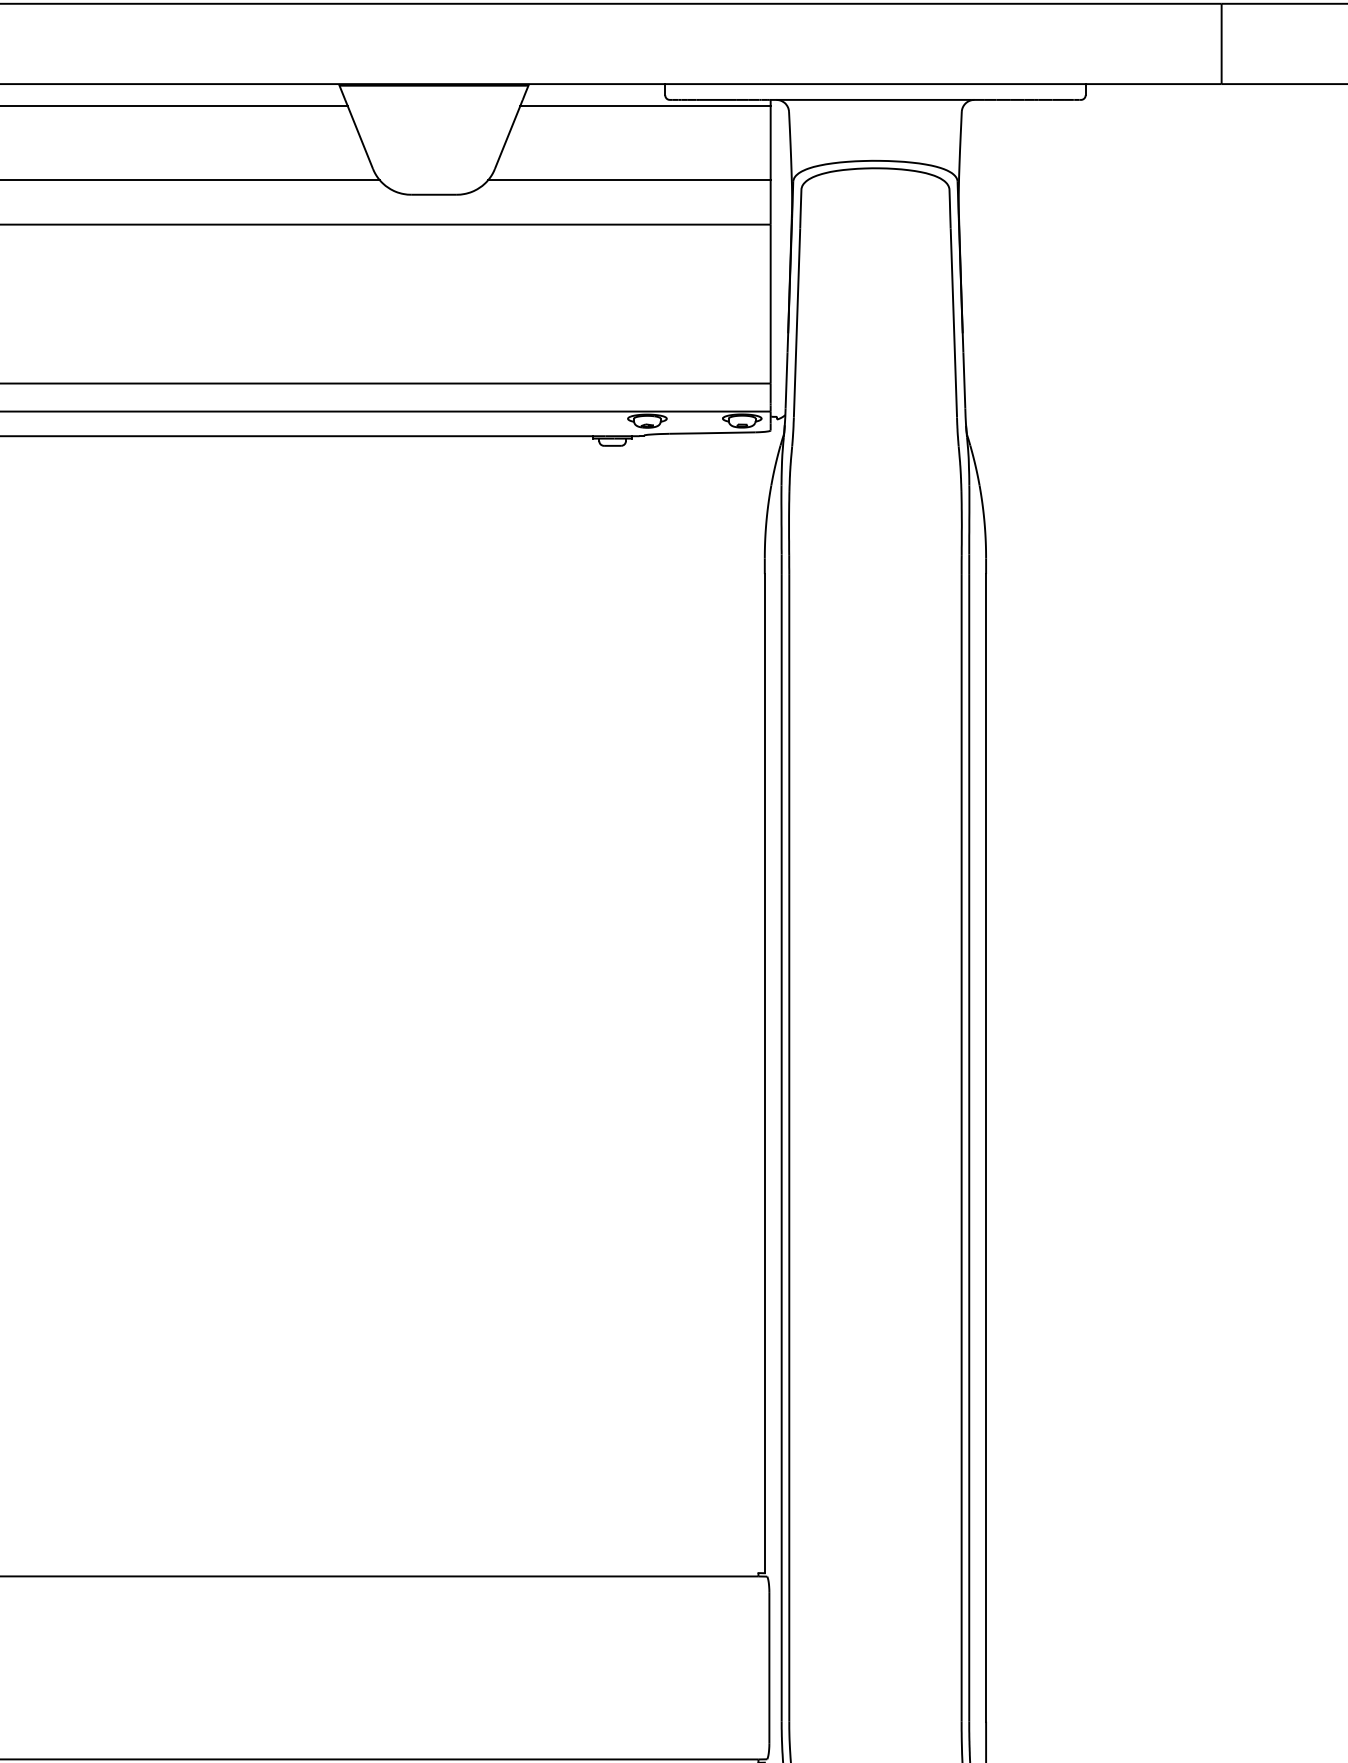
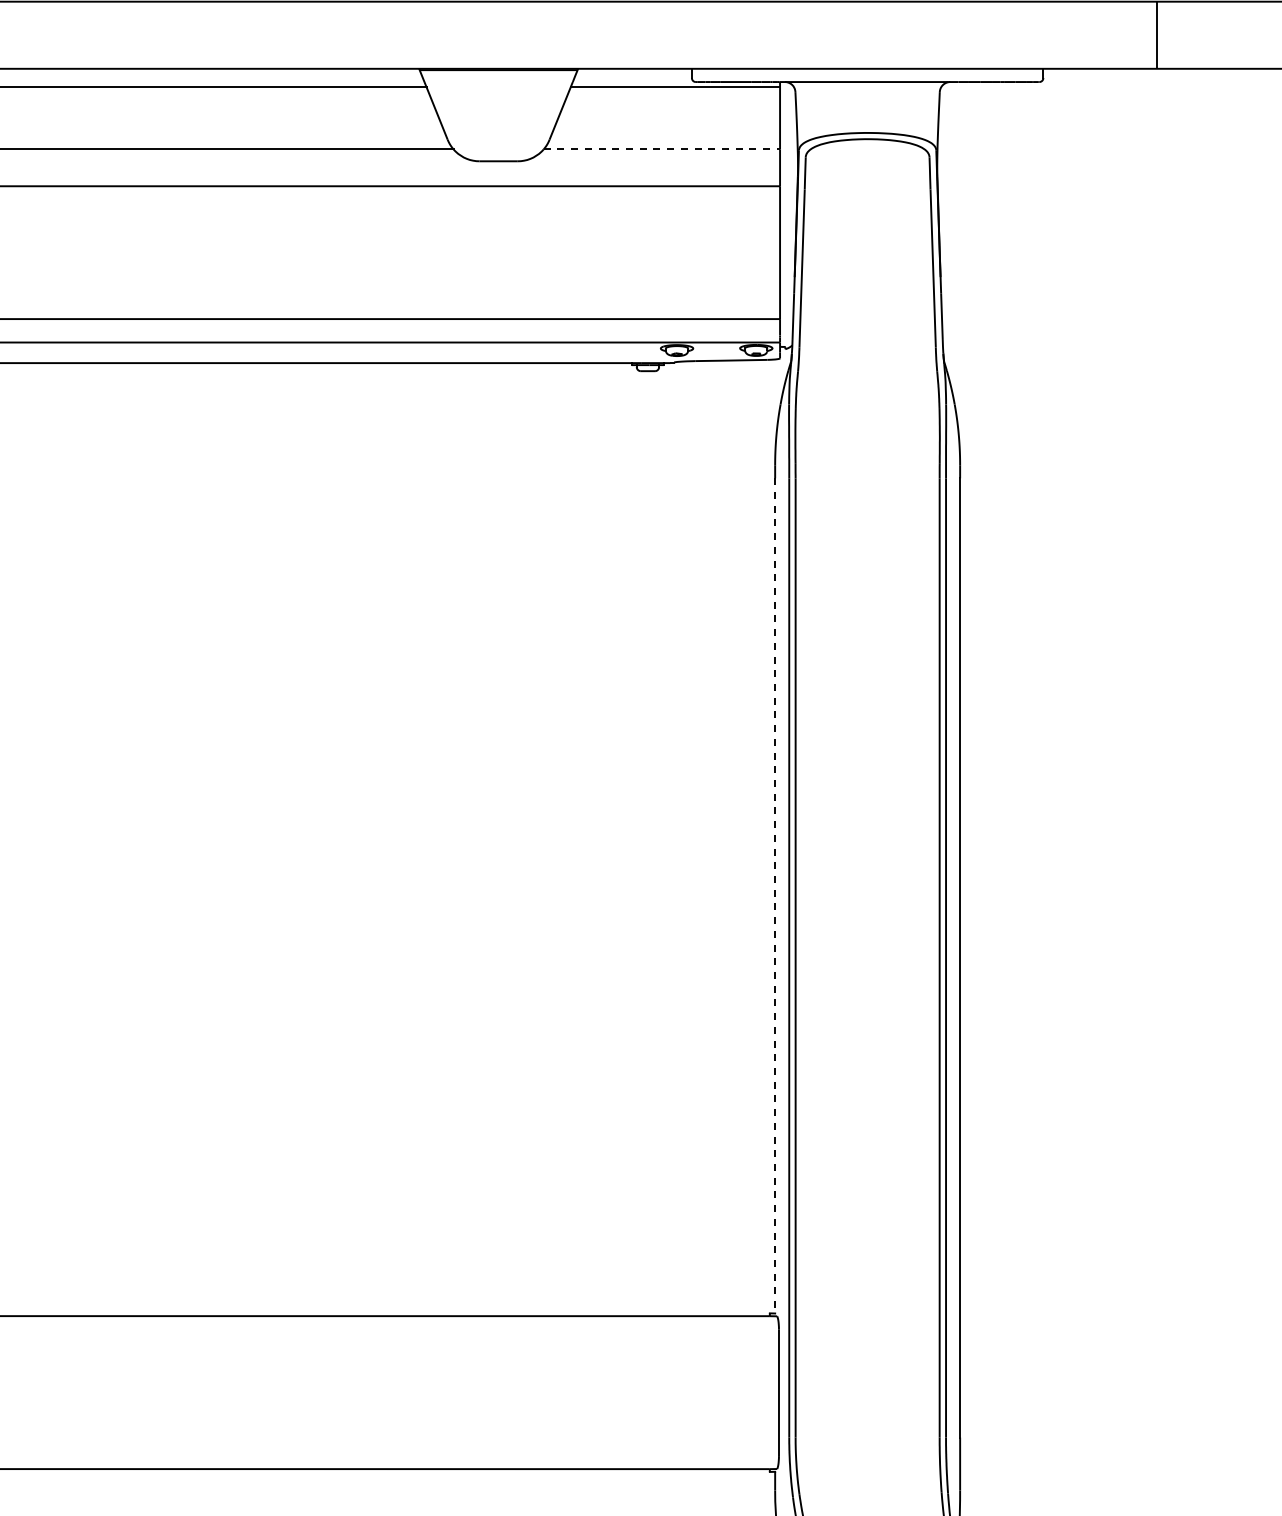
line: (630, 180) -> (662, 149), solid -> dashed
line: (765, 1073) -> (775, 895), solid -> dashed

